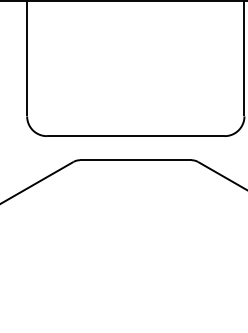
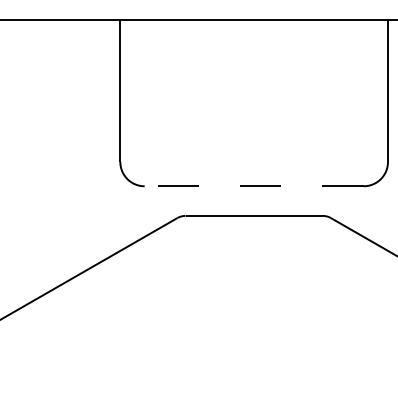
line: (136, 136) -> (254, 186), solid -> dashed

